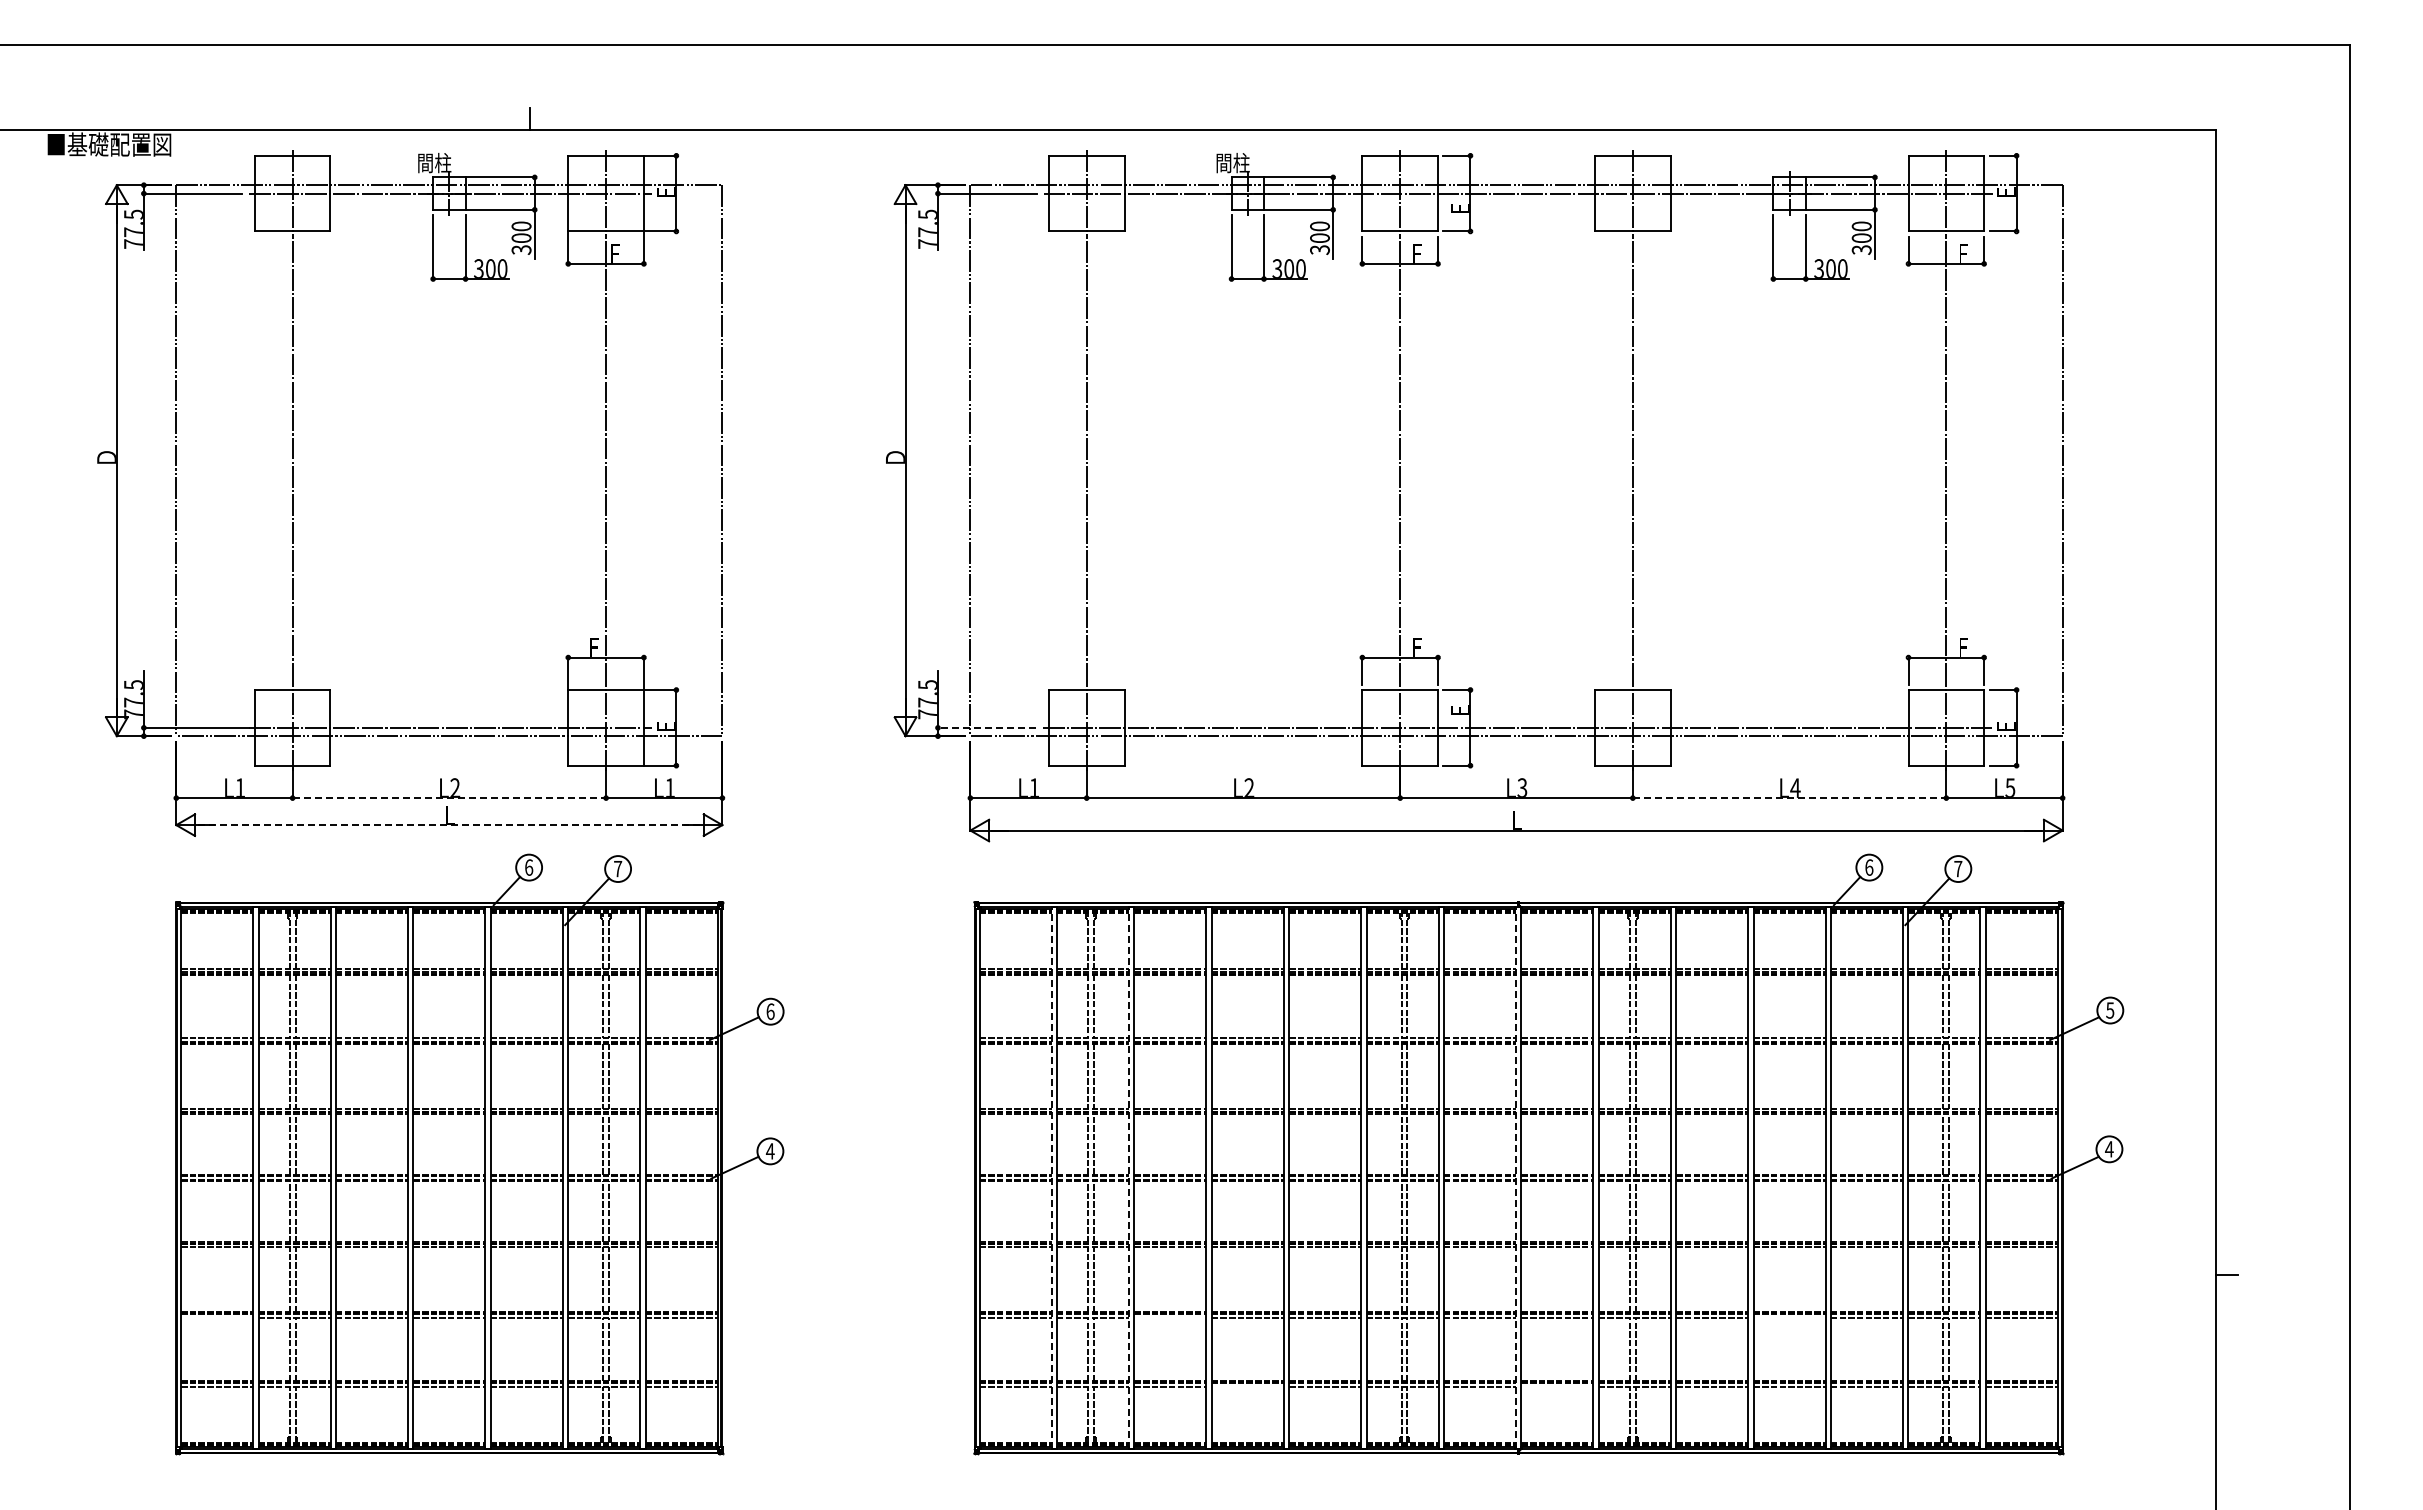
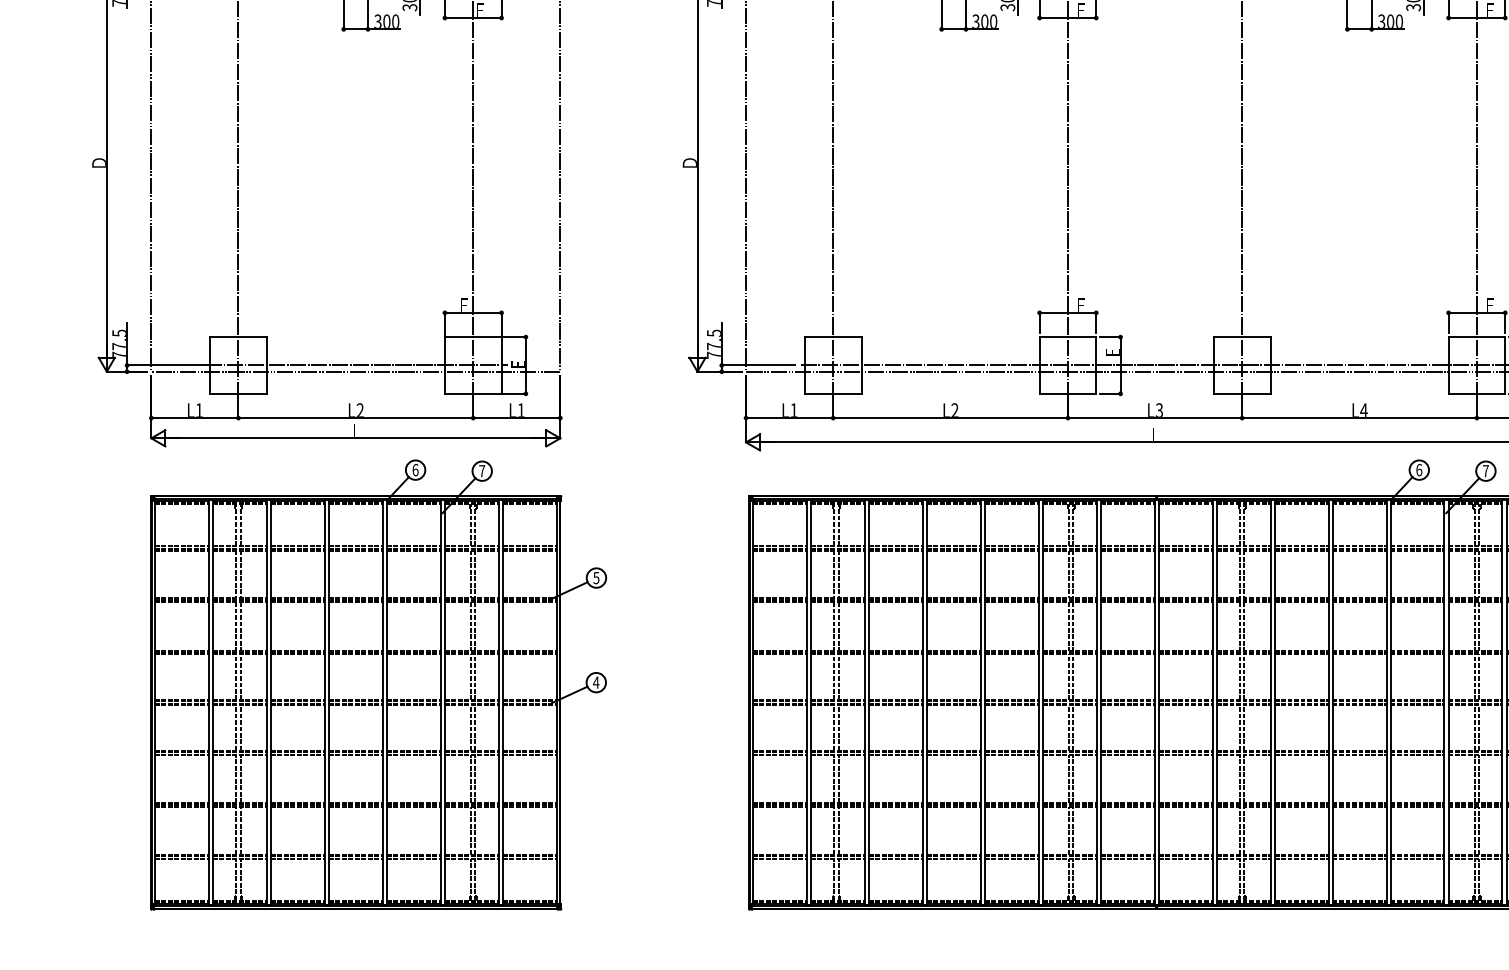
line: (986, 727) -> (758, 365), dashed -> solid
line: (449, 798) -> (355, 418), dashed -> solid
line: (1789, 798) -> (1359, 418), dashed -> solid
line: (449, 825) -> (355, 438), dashed -> solid
text: (770, 1011) -> (596, 577), 6 -> 5
line: (1051, 1177) -> (806, 702), dashed -> solid
line: (1128, 1177) -> (864, 702), dashed -> solid
line: (1515, 1177) -> (1154, 702), dashed -> solid
line: (217, 1317) -> (182, 807), added
line: (1170, 1317) -> (895, 807), added
line: (1789, 1317) -> (1359, 807), added
line: (1247, 1386) -> (953, 858), added
line: (1557, 1386) -> (1185, 858), added

